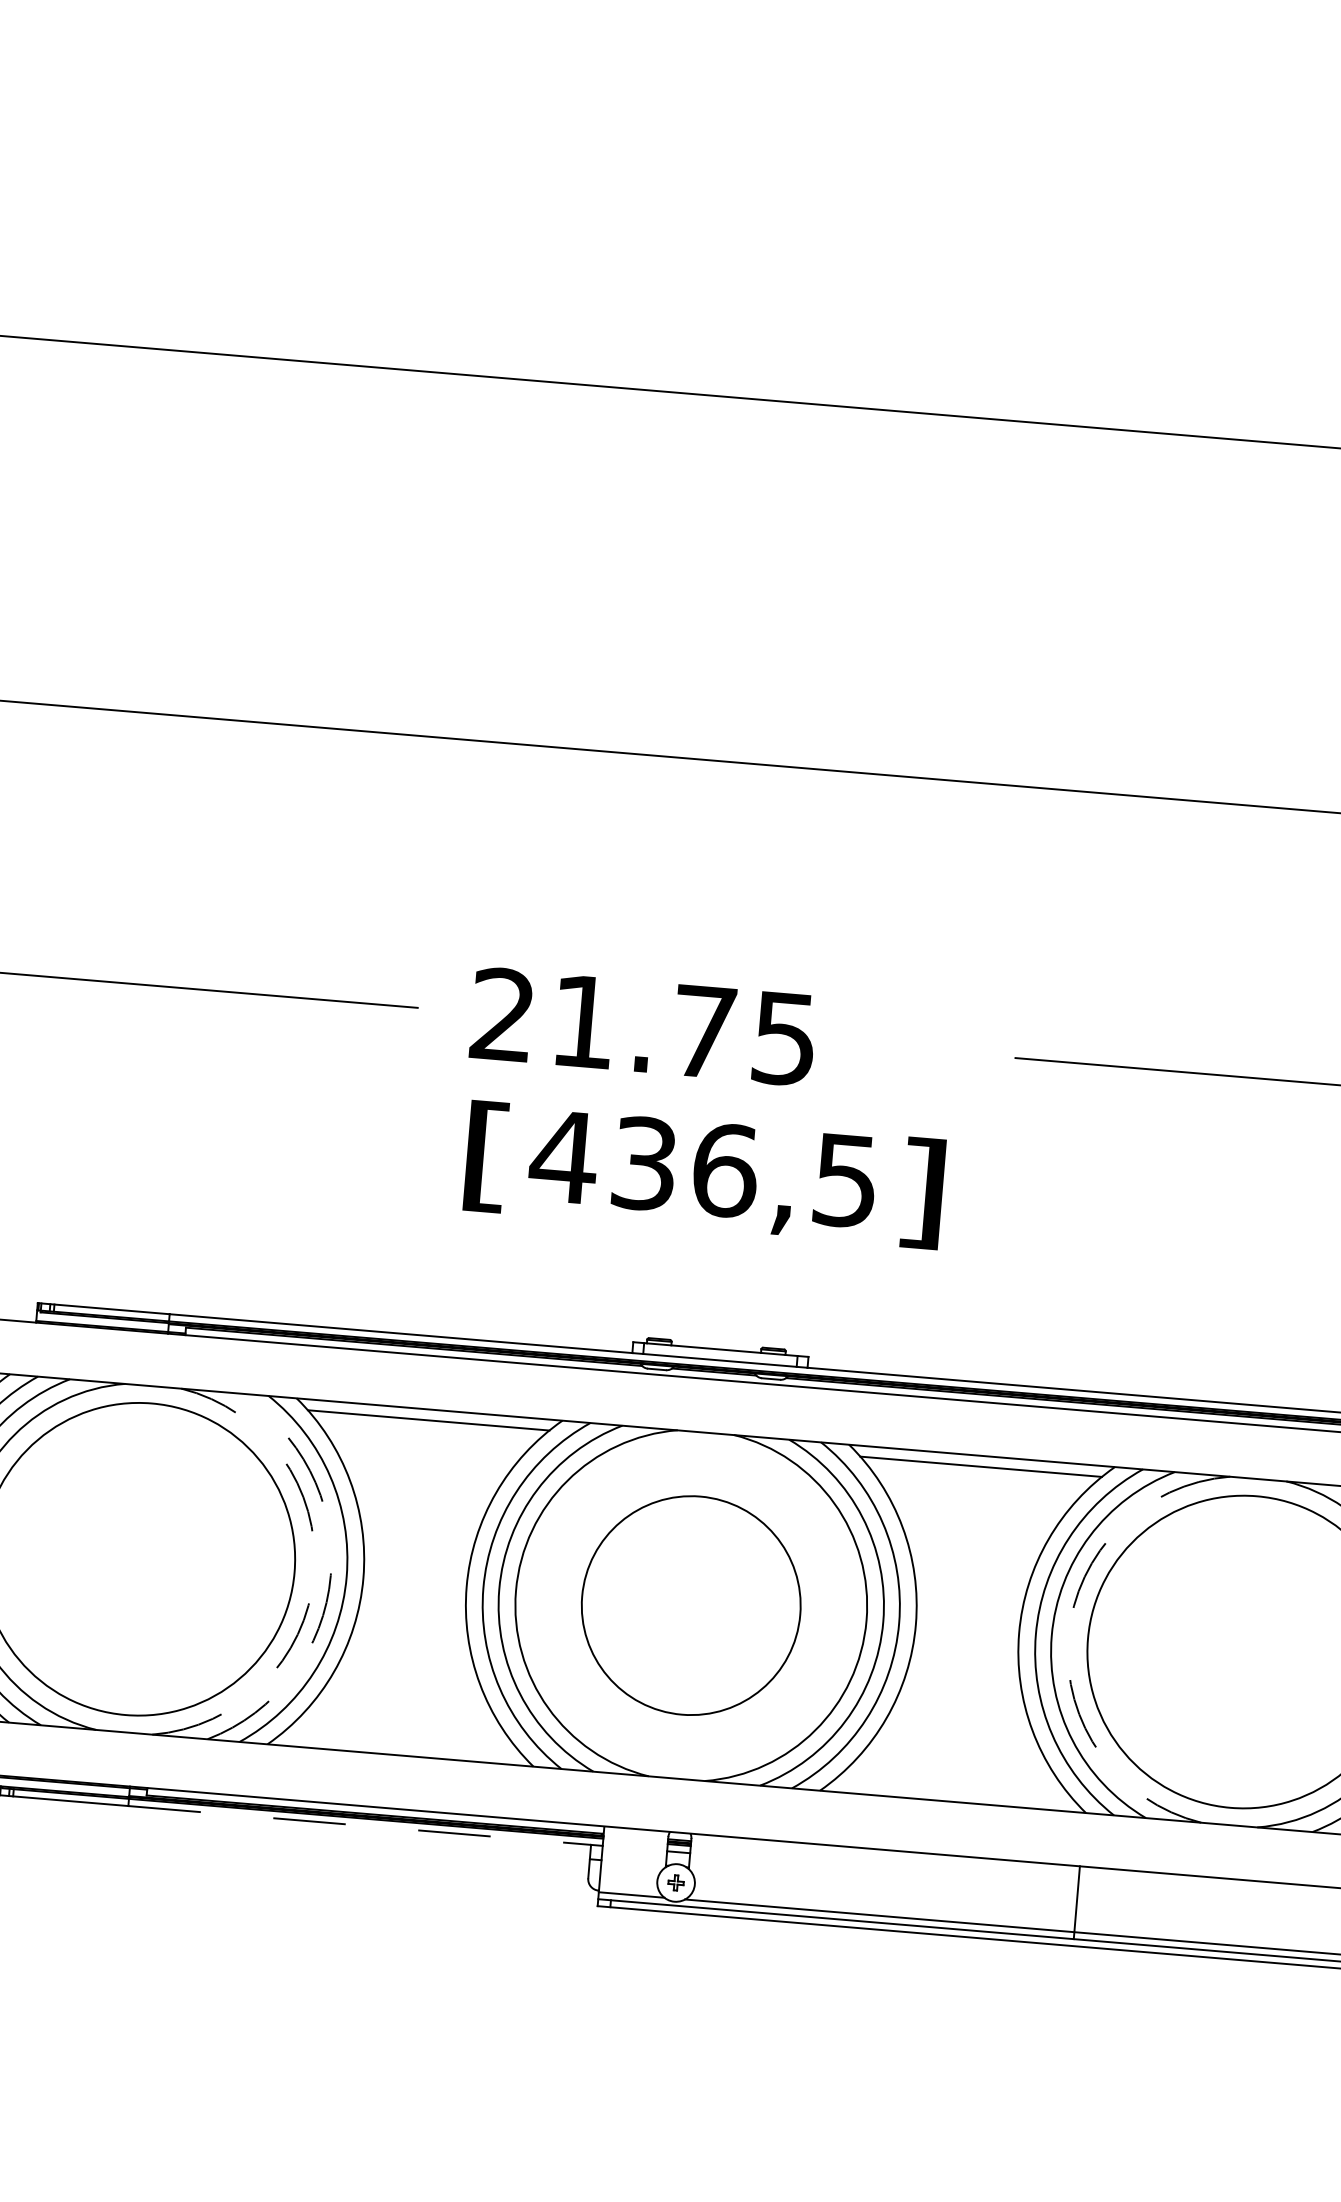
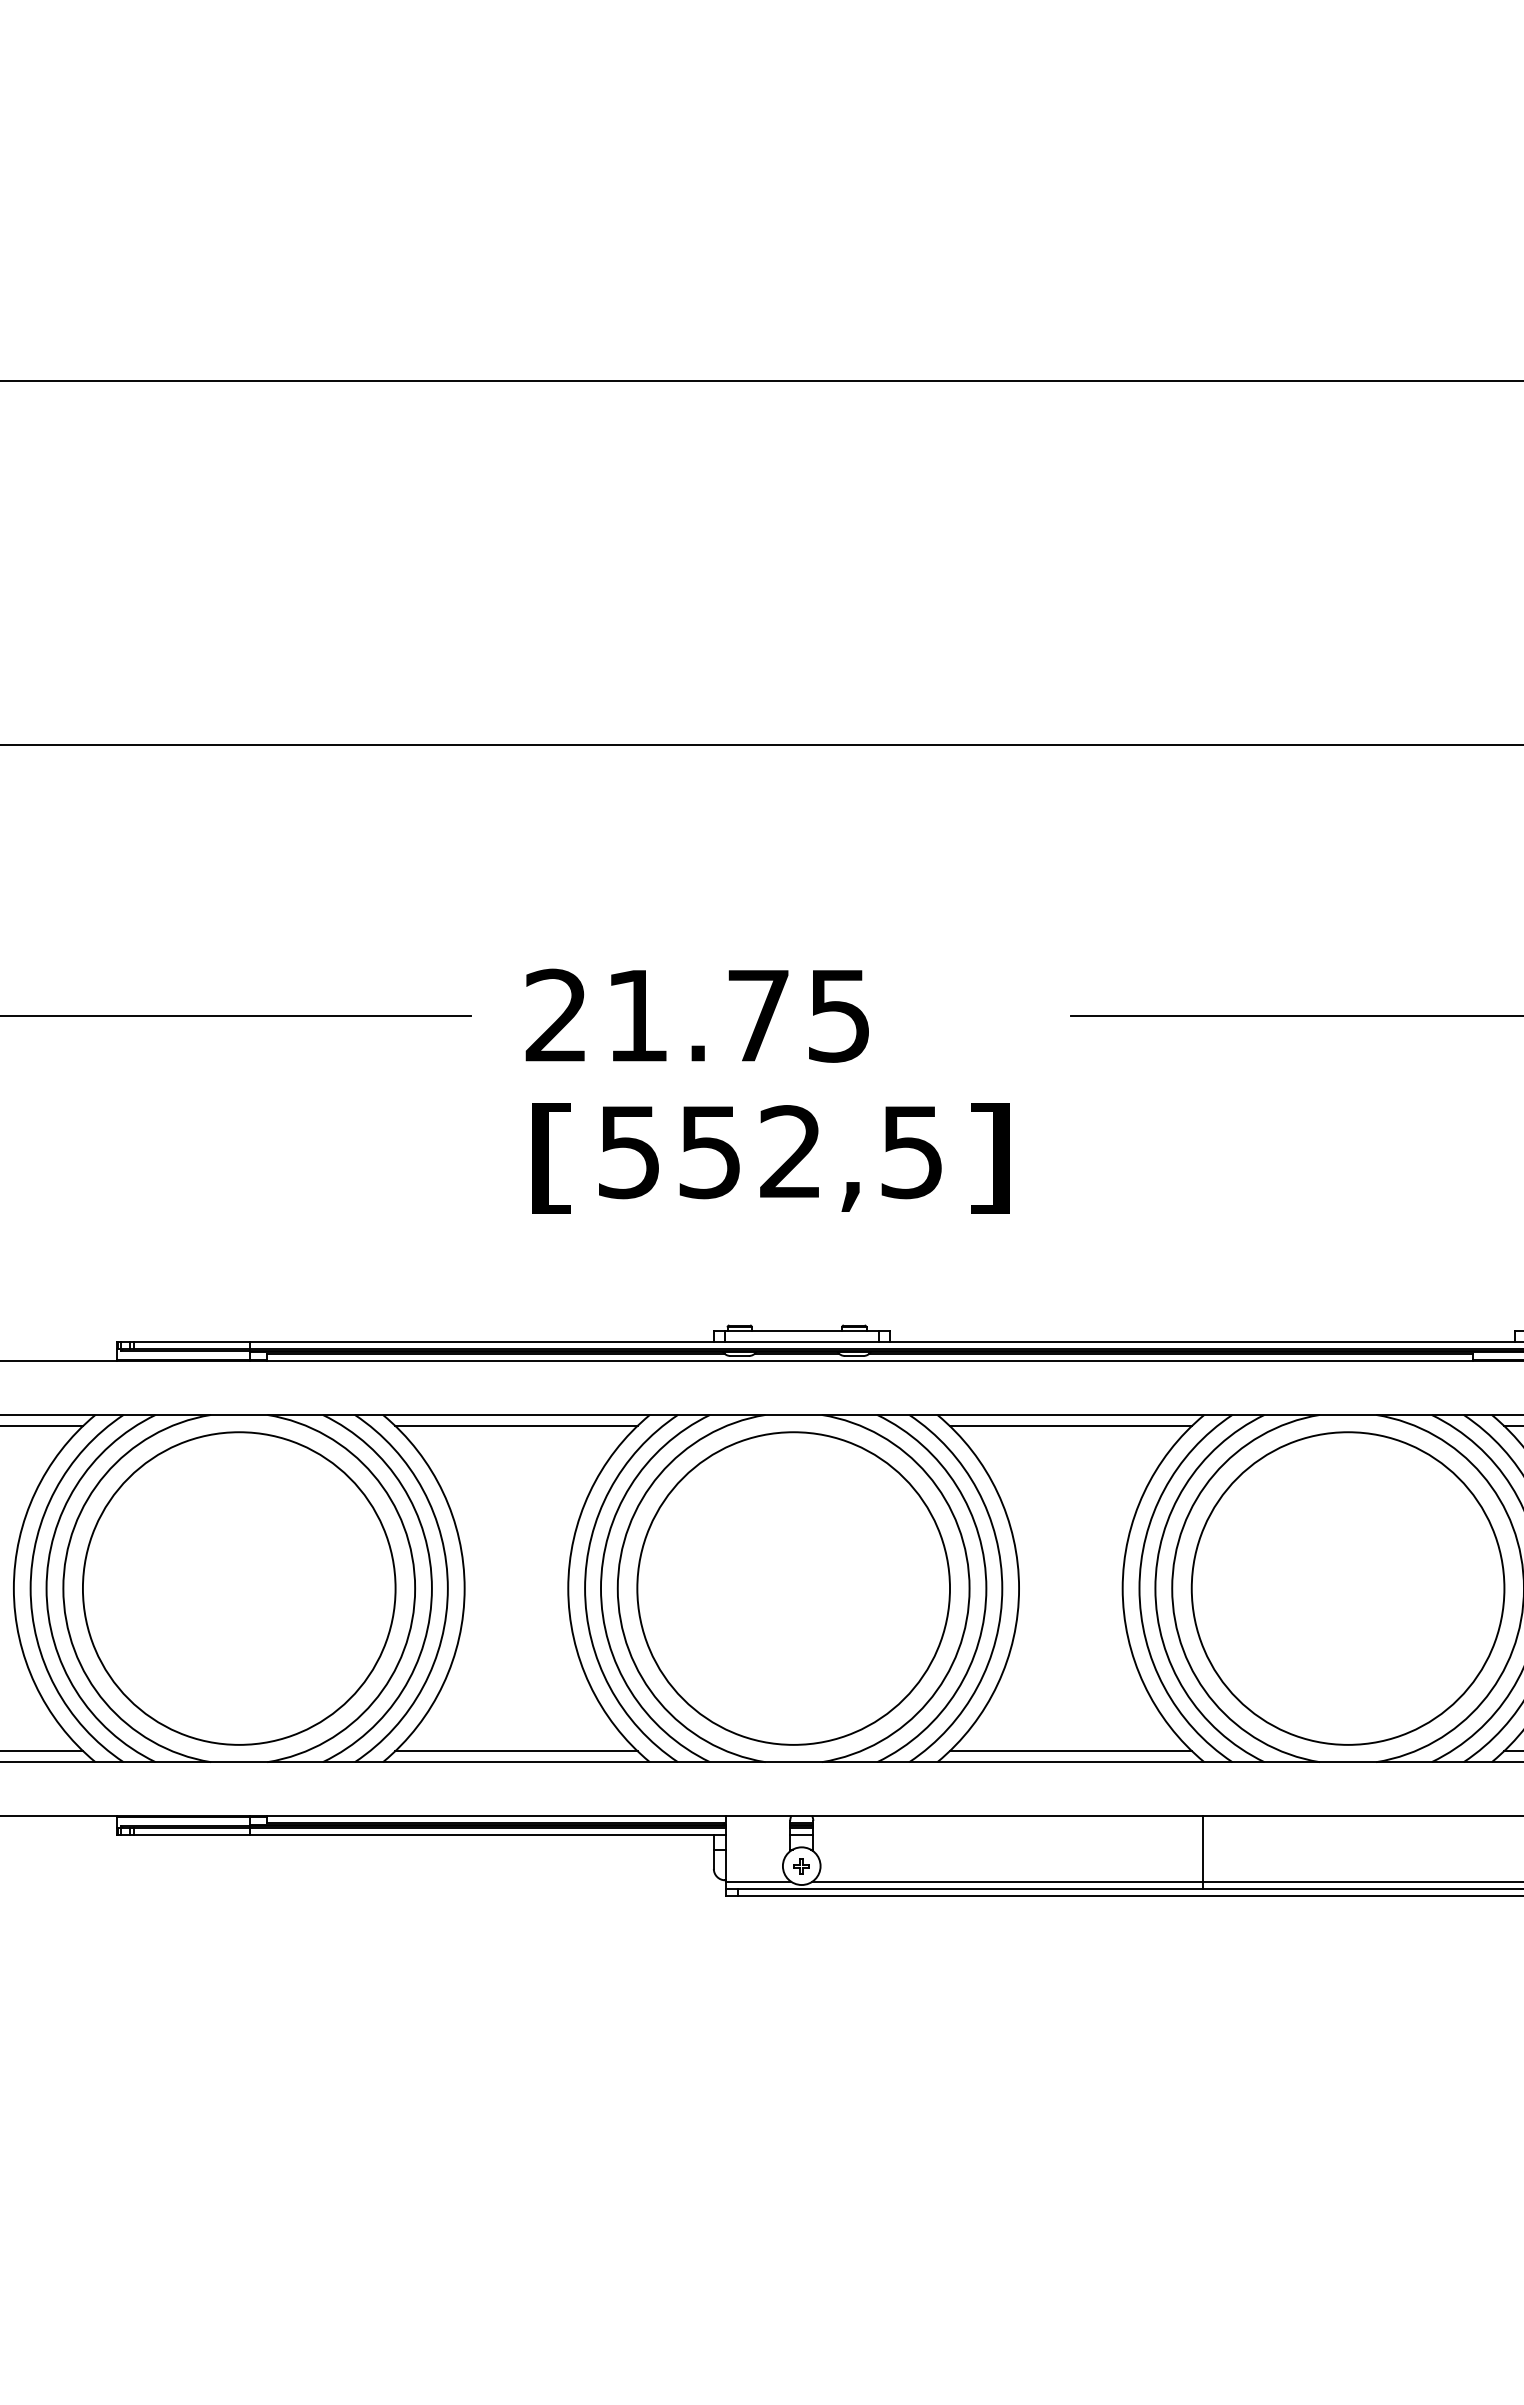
text: (643, 1164) -> (709, 1152), 436,5 -> 552,5
arc: (314, 1573) -> (415, 1588), dashed -> solid
arc: (330, 1575) -> (431, 1588), dashed -> solid
circle: (691, 1605) -> (793, 1588), size x1.43
arc: (1068, 1637) -> (1172, 1588), dashed -> solid
line: (401, 1744) -> (516, 1751), added
line: (953, 1791) -> (1070, 1751), added
line: (360, 1825) -> (482, 1835), dashed -> solid

